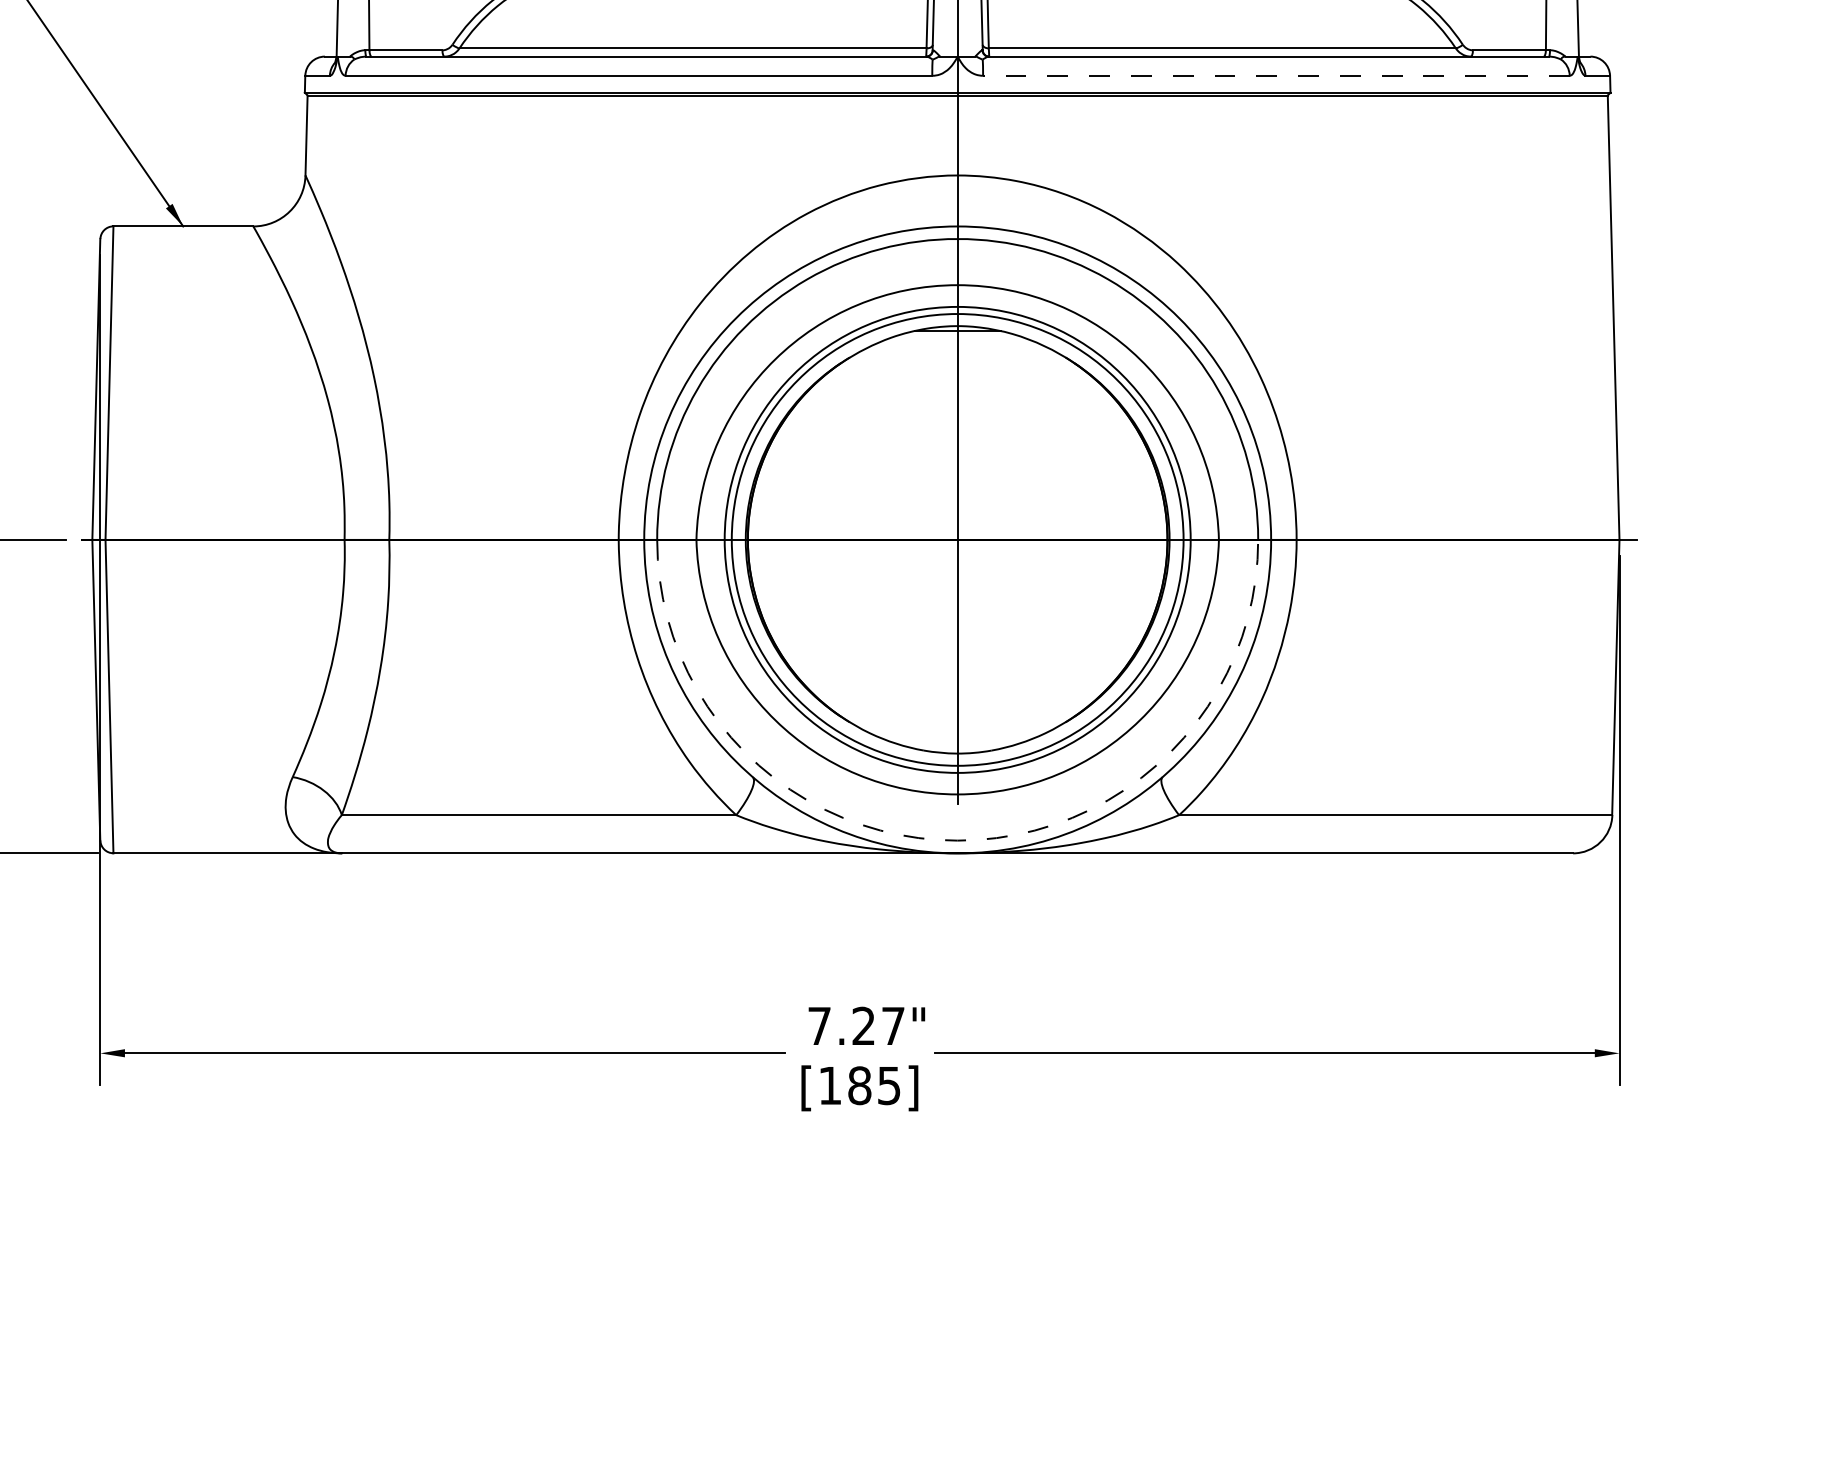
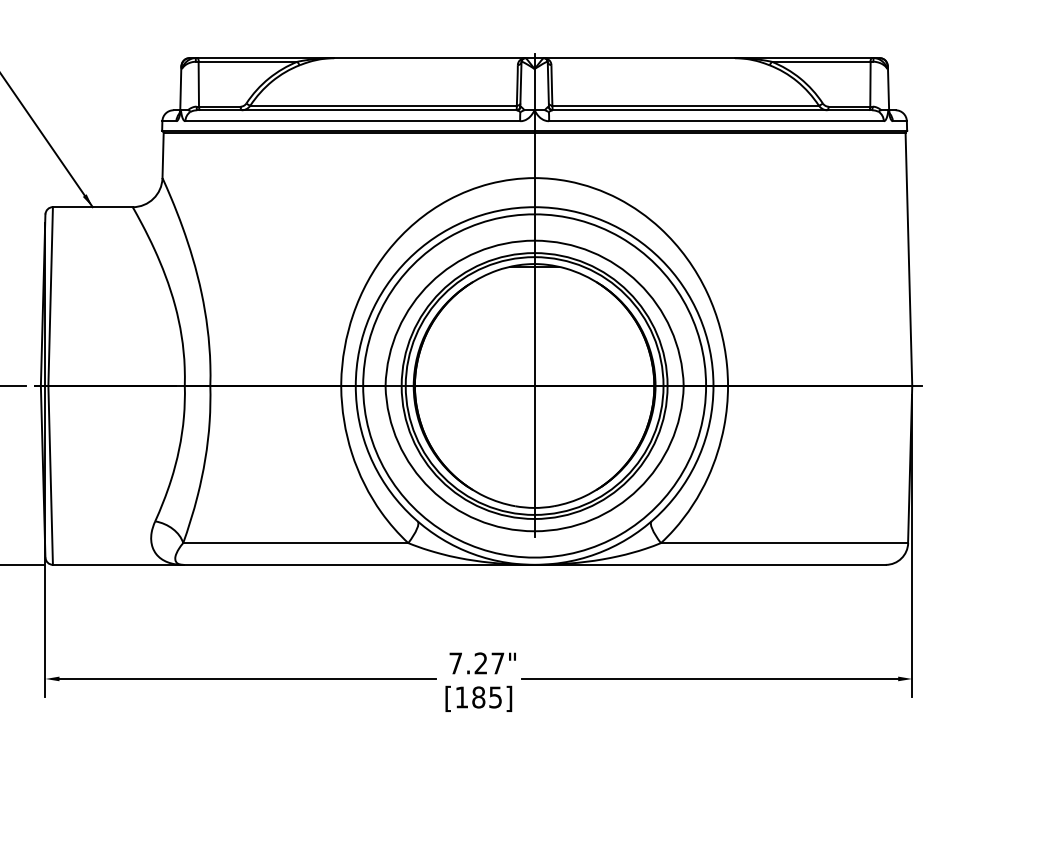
line: (1274, 76) -> (715, 121), dashed -> solid
arc: (957, 840) -> (534, 557), dashed -> solid

